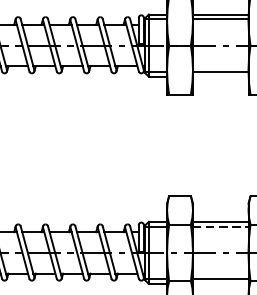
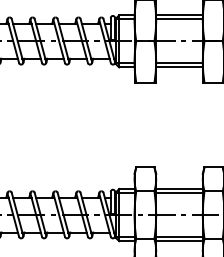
line: (220, 76) -> (179, 67), added
line: (220, 227) -> (179, 193), dashed -> solid
line: (220, 284) -> (179, 241), added

